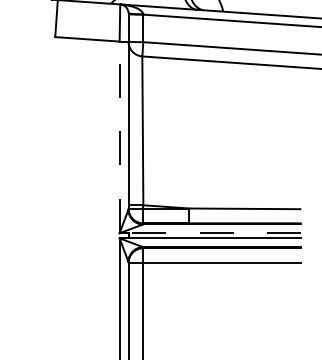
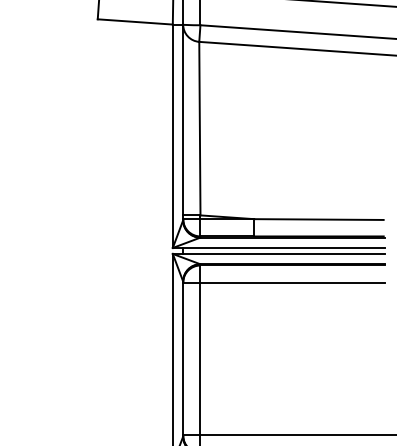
line: (119, 137) -> (172, 136), dashed -> solid
line: (214, 232) -> (283, 247), dashed -> solid

